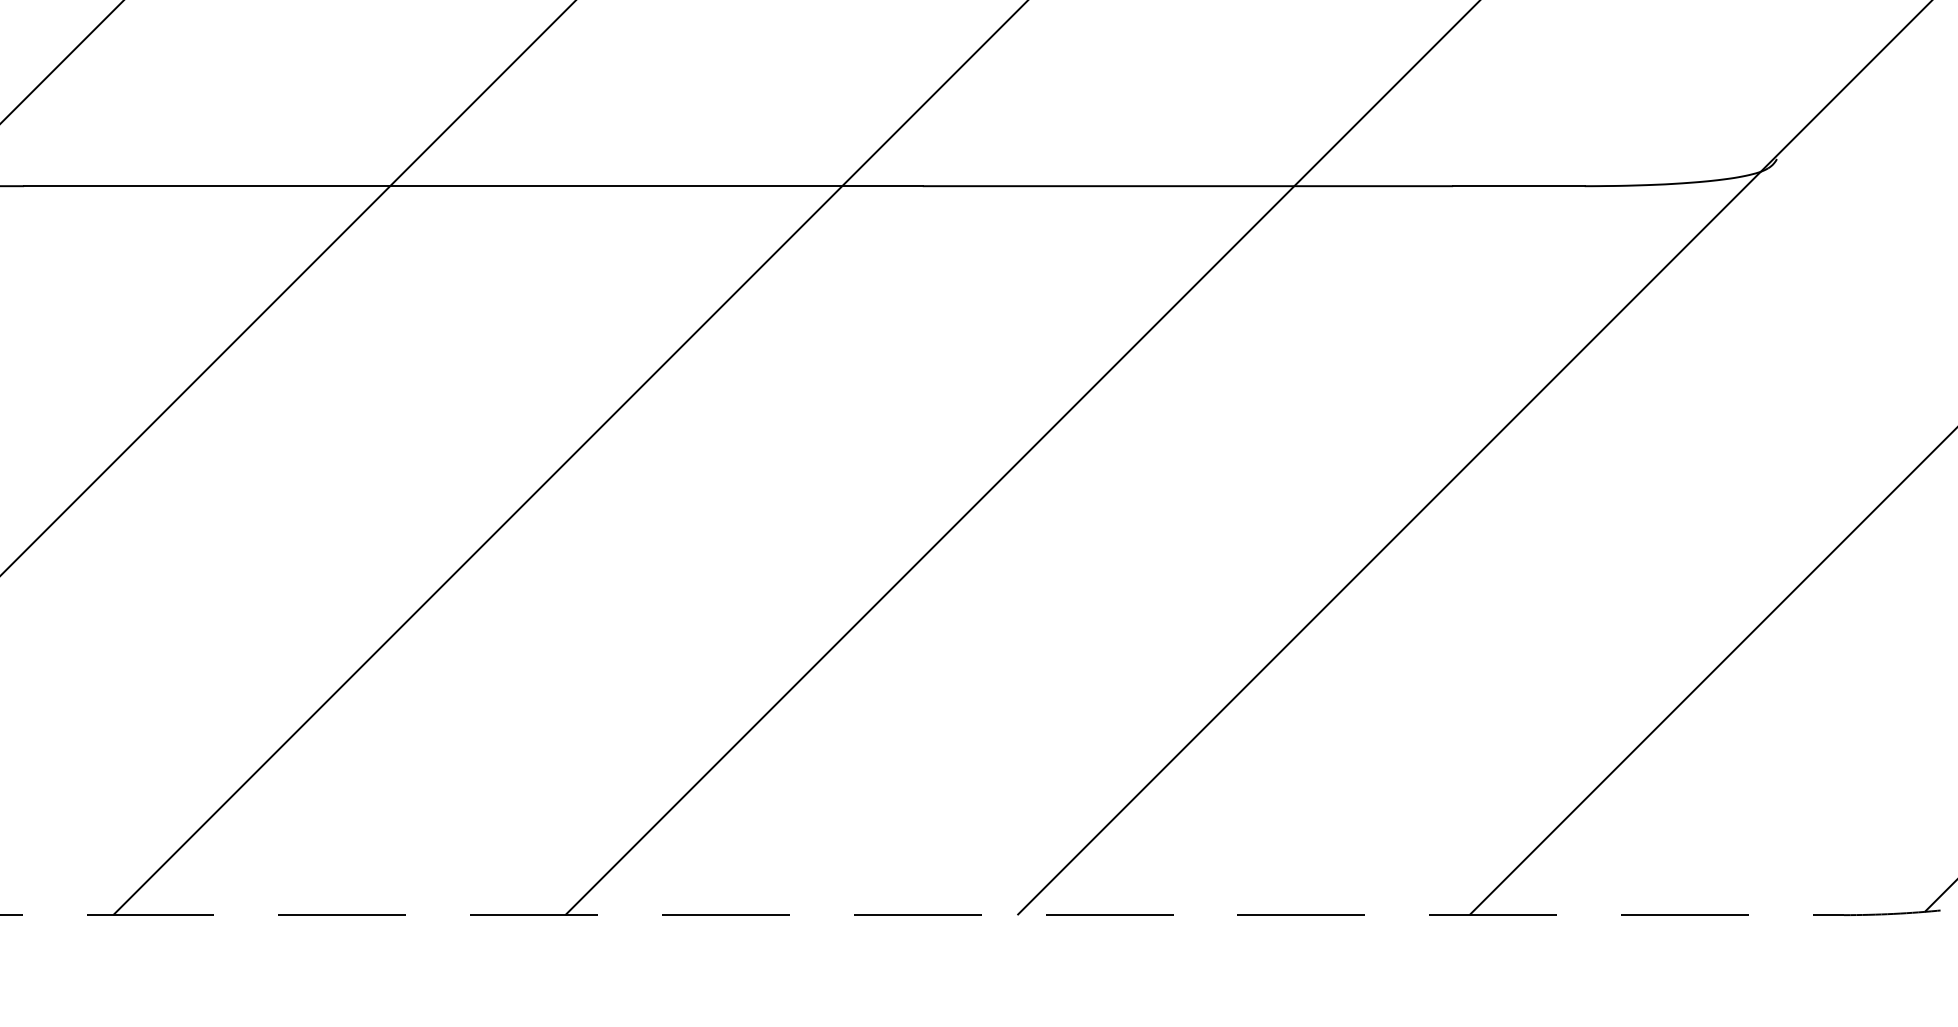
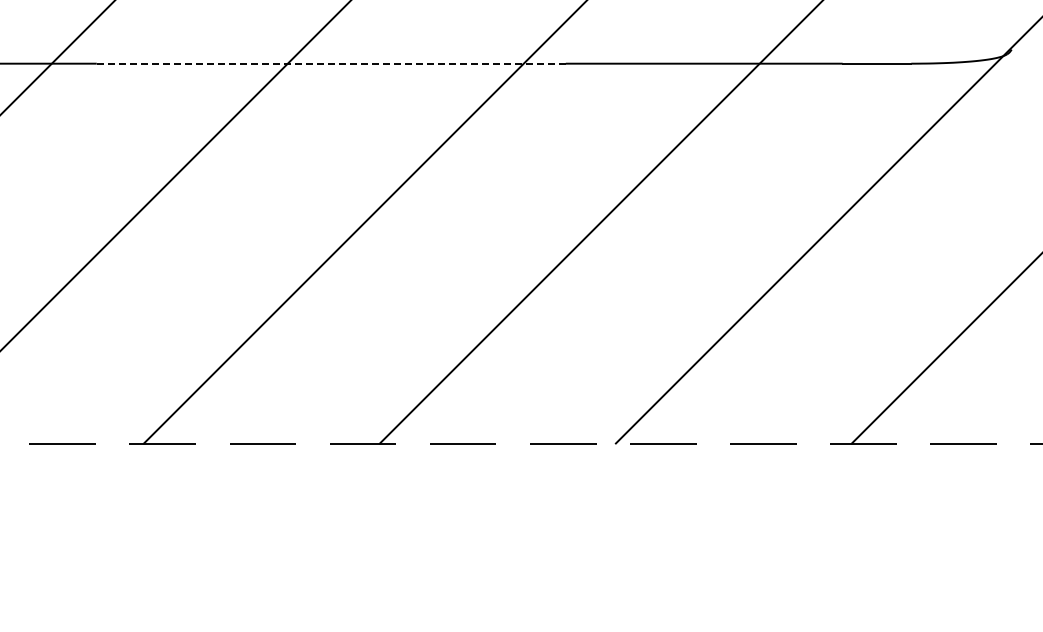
line: (473, 185) -> (331, 63), solid -> dashed

